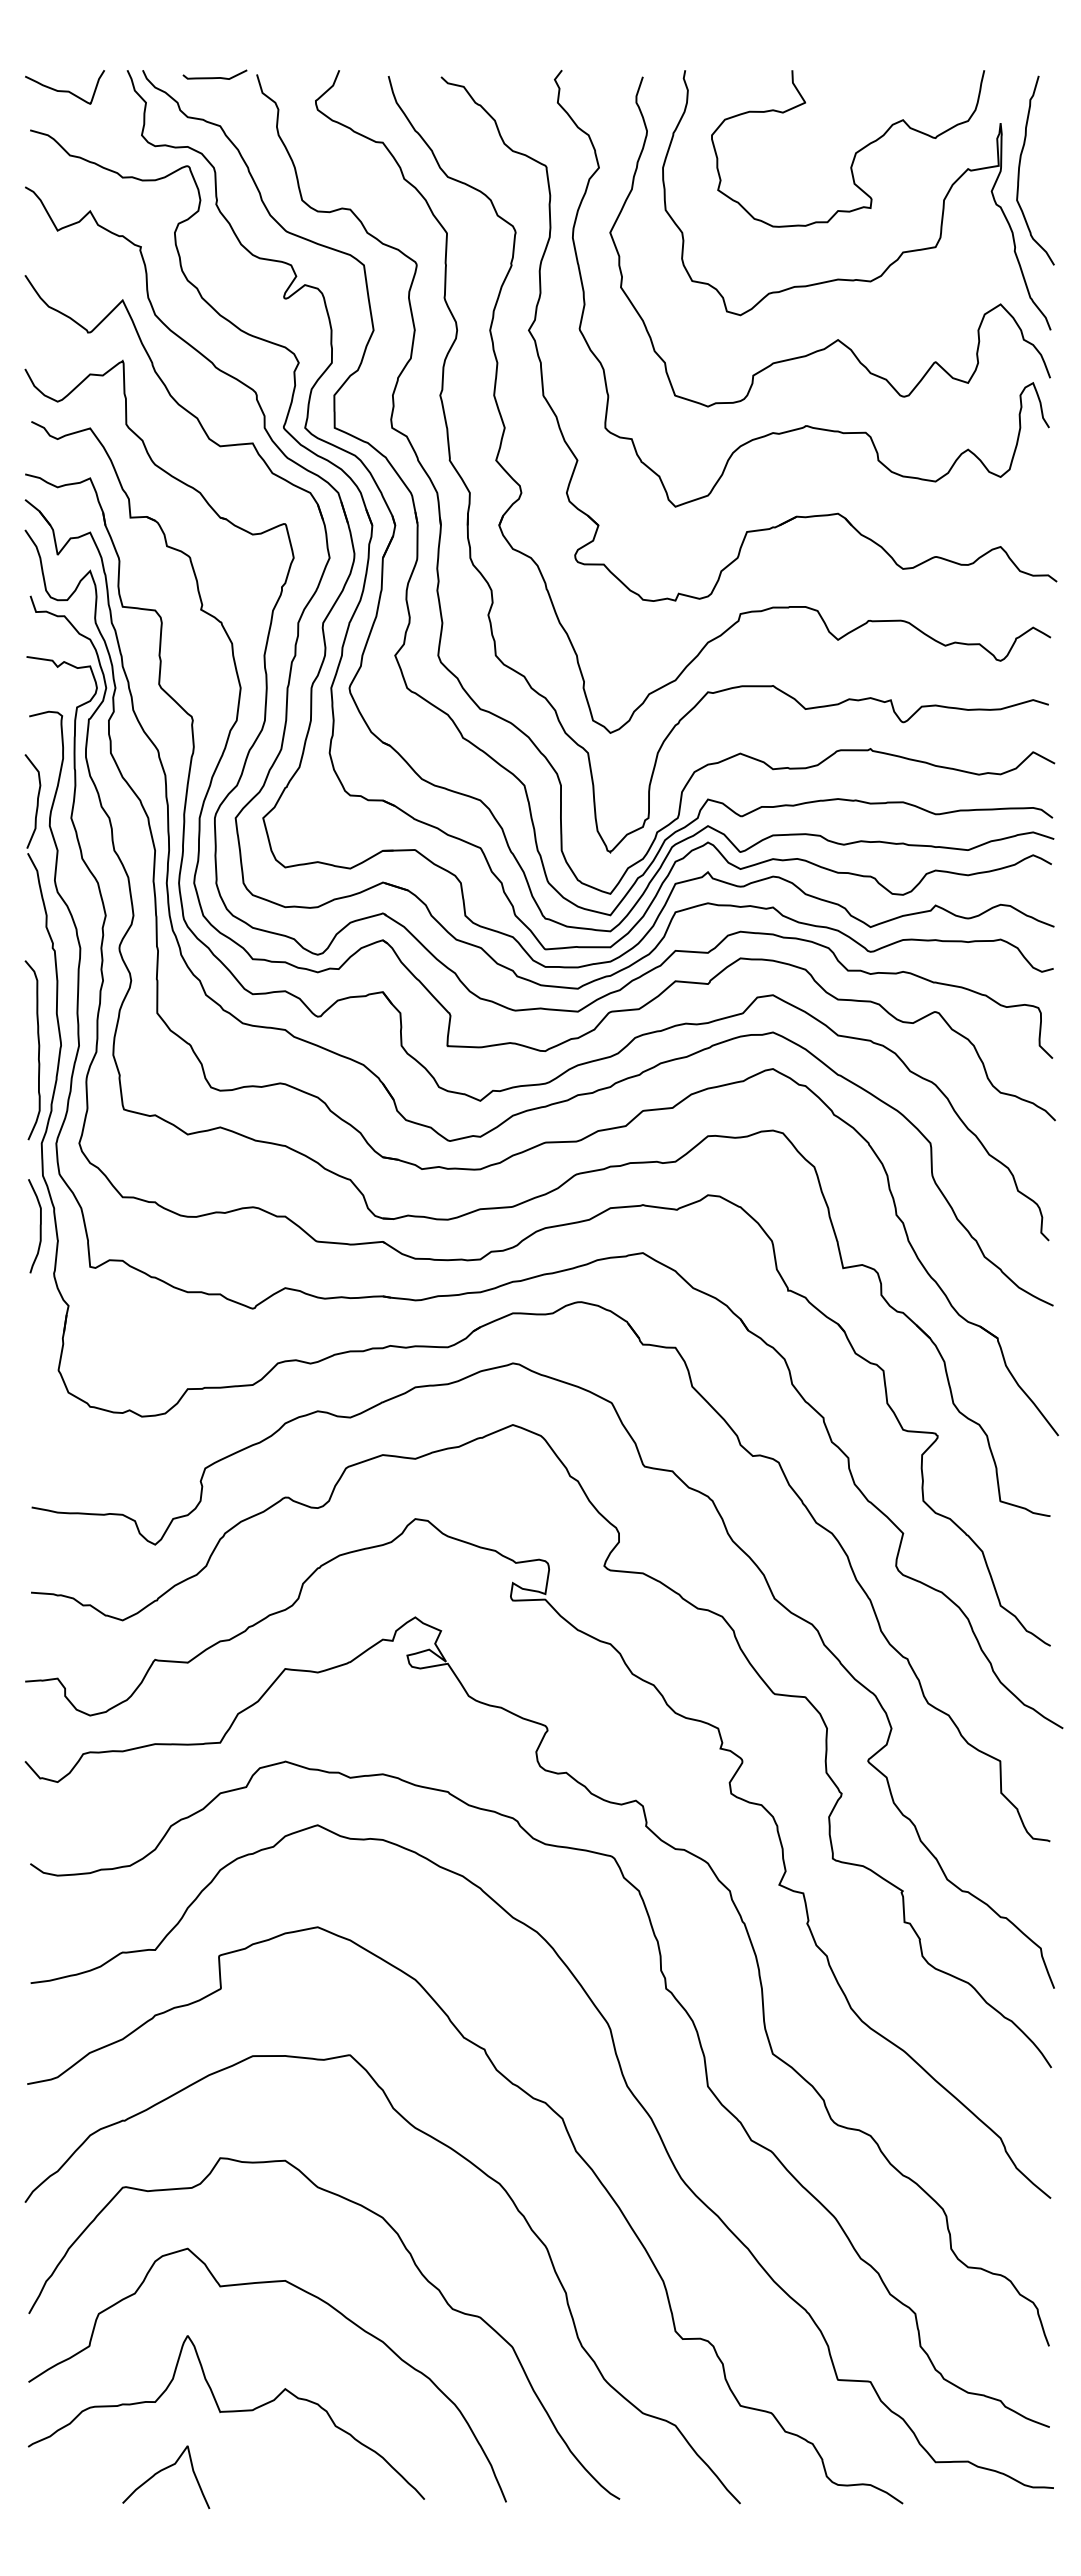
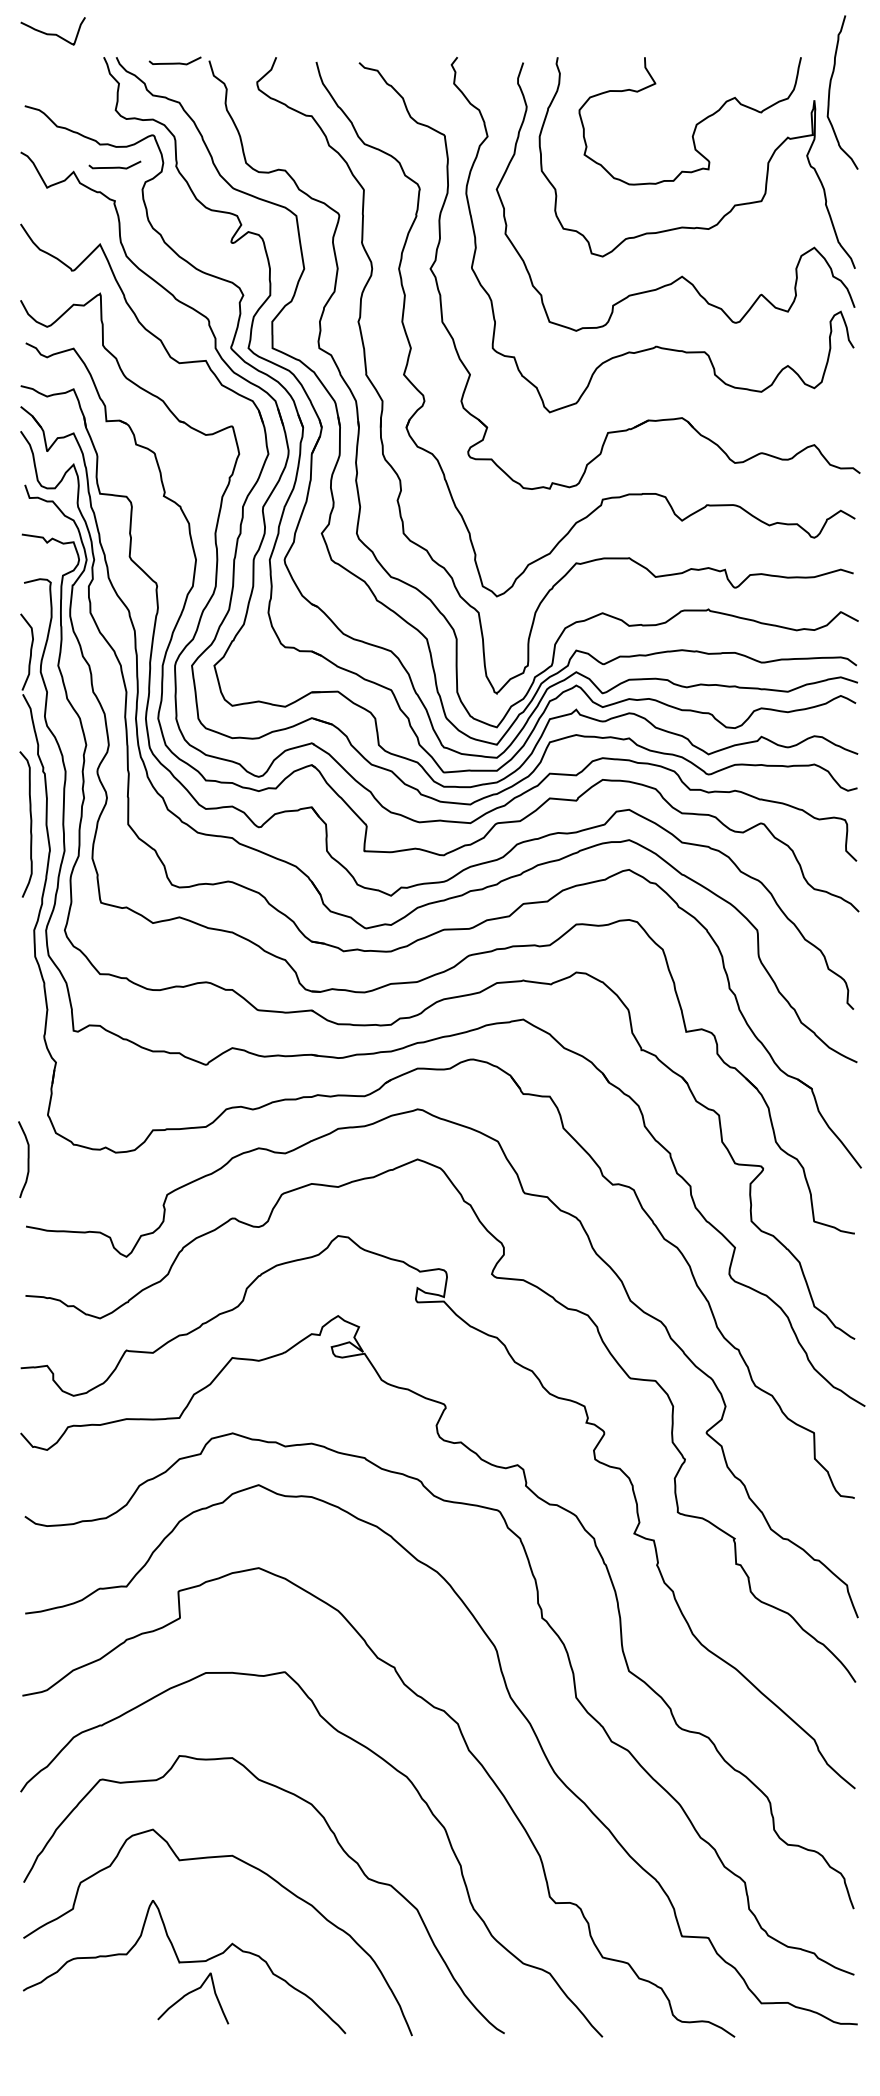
curve: (64, 90) -> (52, 33), moved
curve: (1020, 166) -> (830, 89), moved
curve: (140, 205) -> (114, 167), added
curve: (38, 1050) -> (30, 824), moved
curve: (39, 1226) -> (27, 1159), moved
curve: (163, 2470) -> (191, 1992), moved

